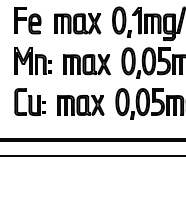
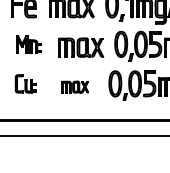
part: (32, 61) -> (28, 44), size x0.7
part: (29, 101) -> (25, 83), size x0.7
part: (80, 105) -> (74, 87), size x0.6

